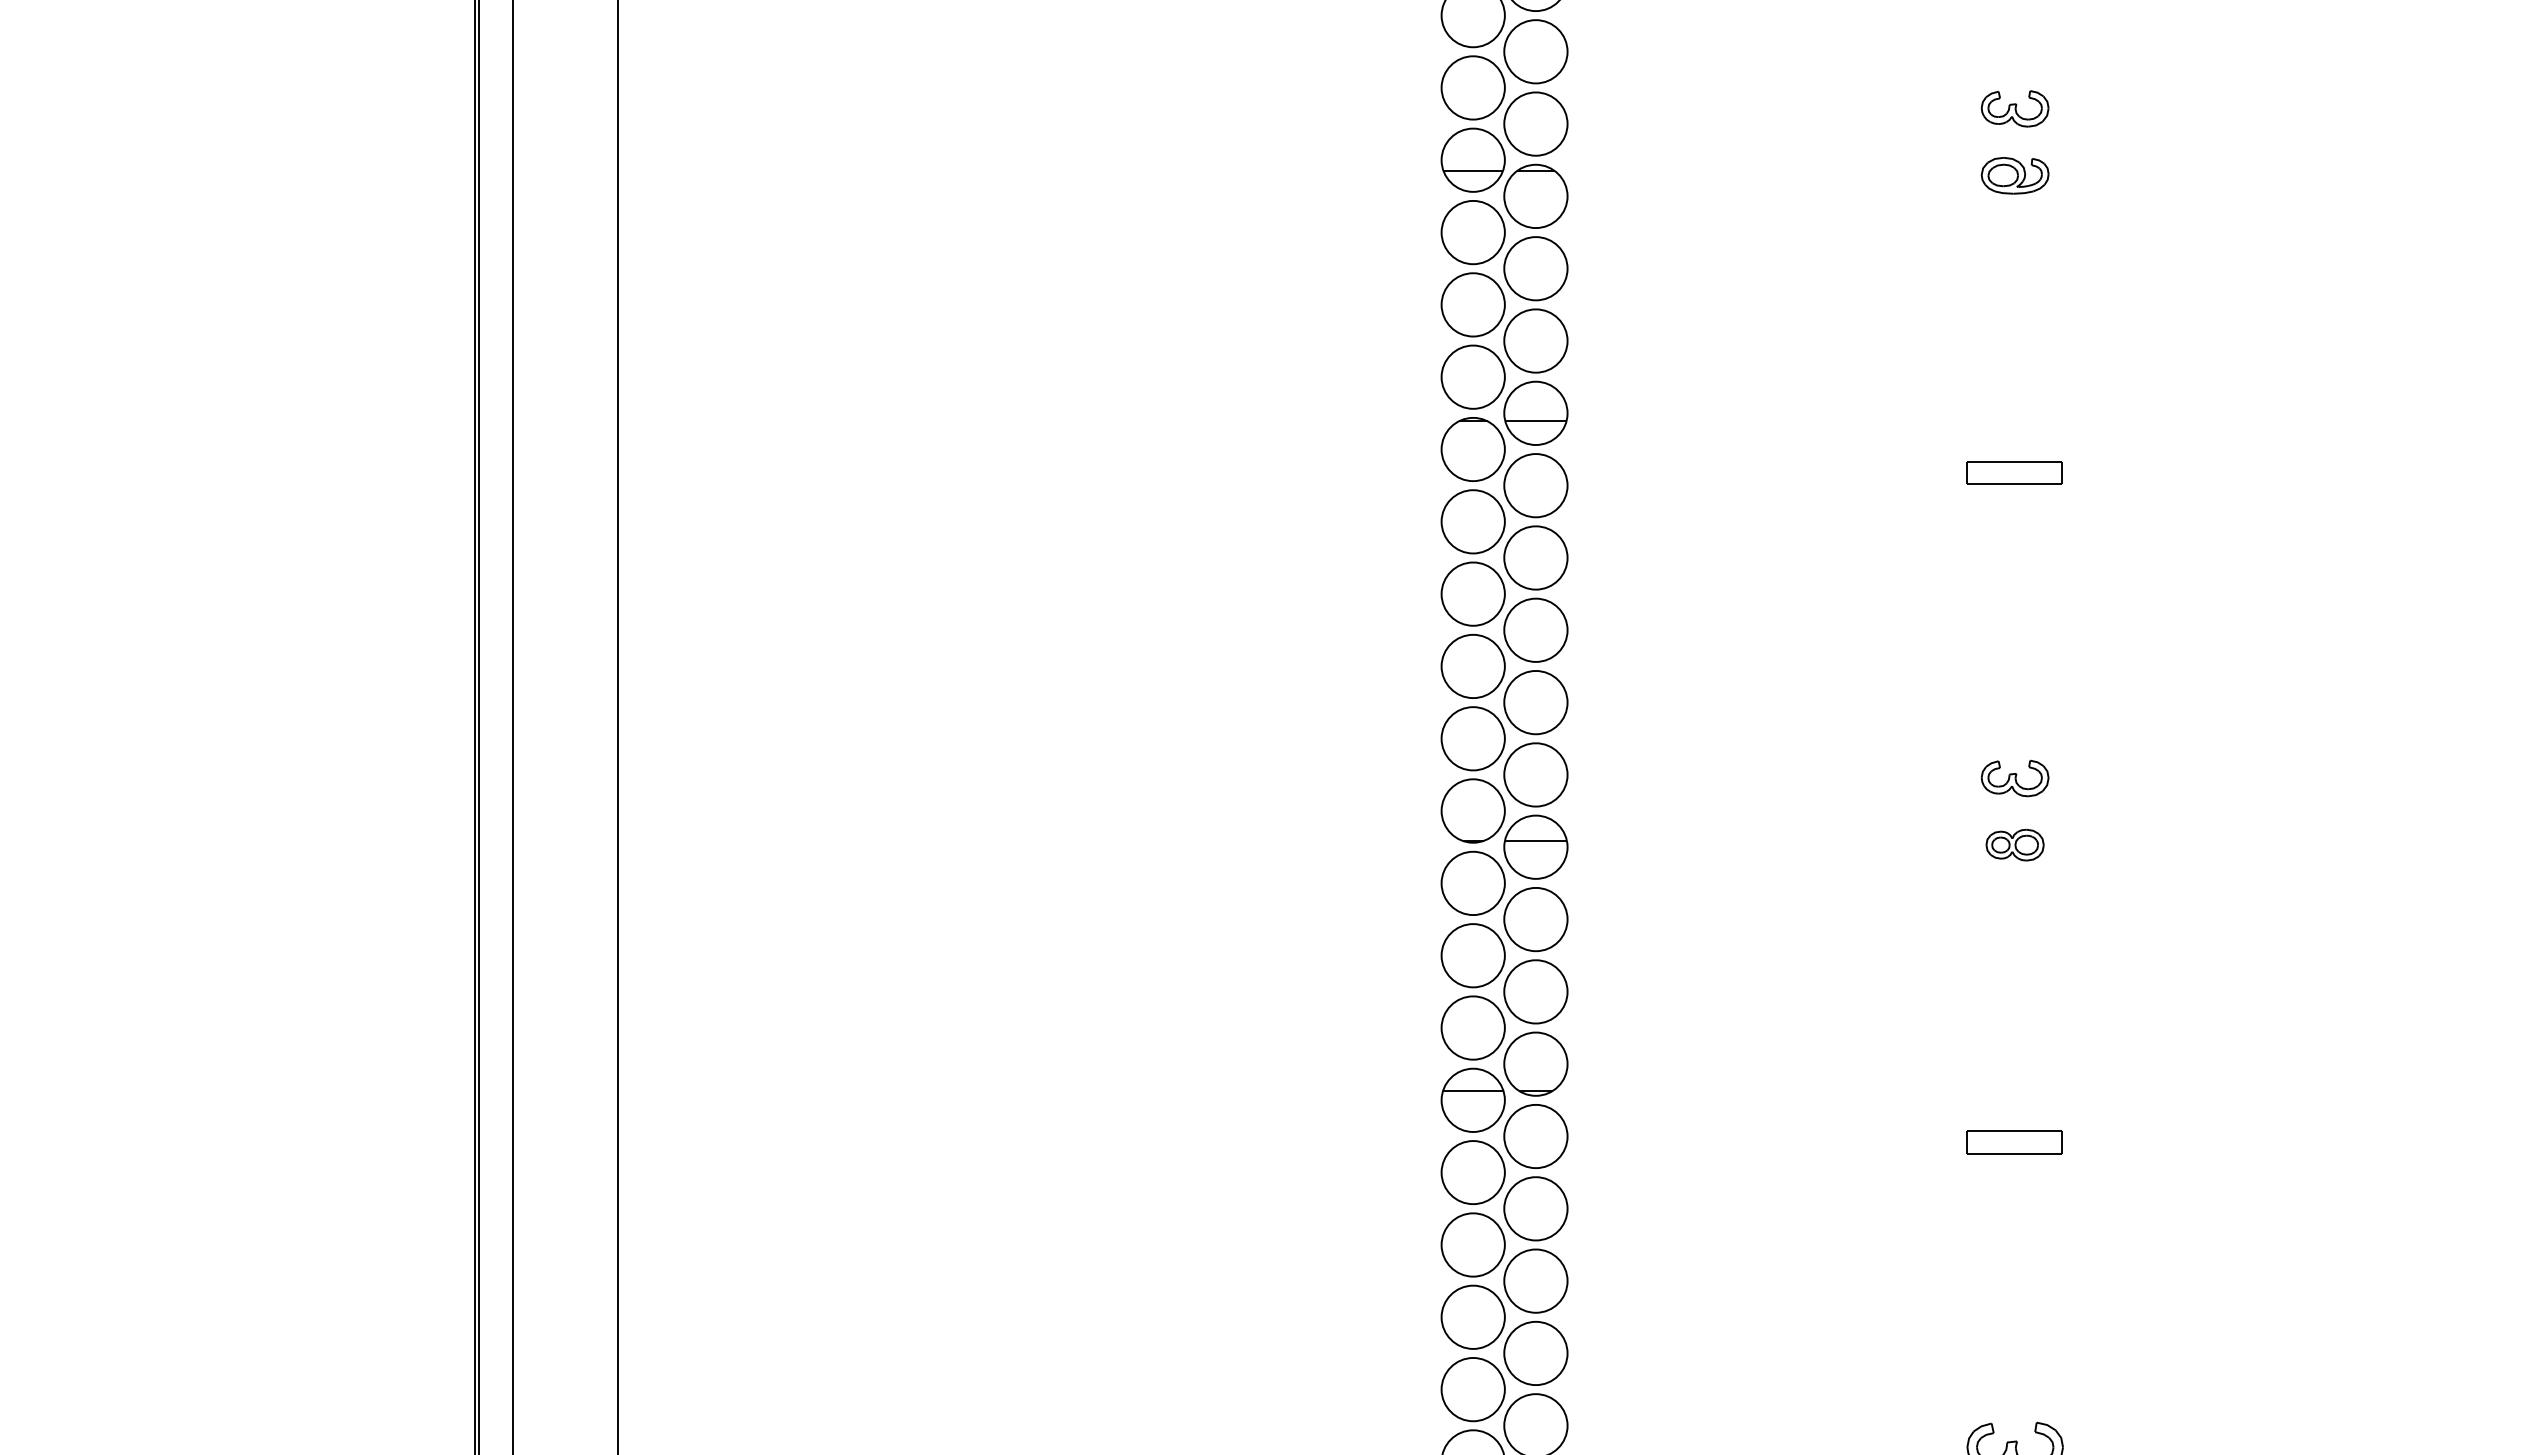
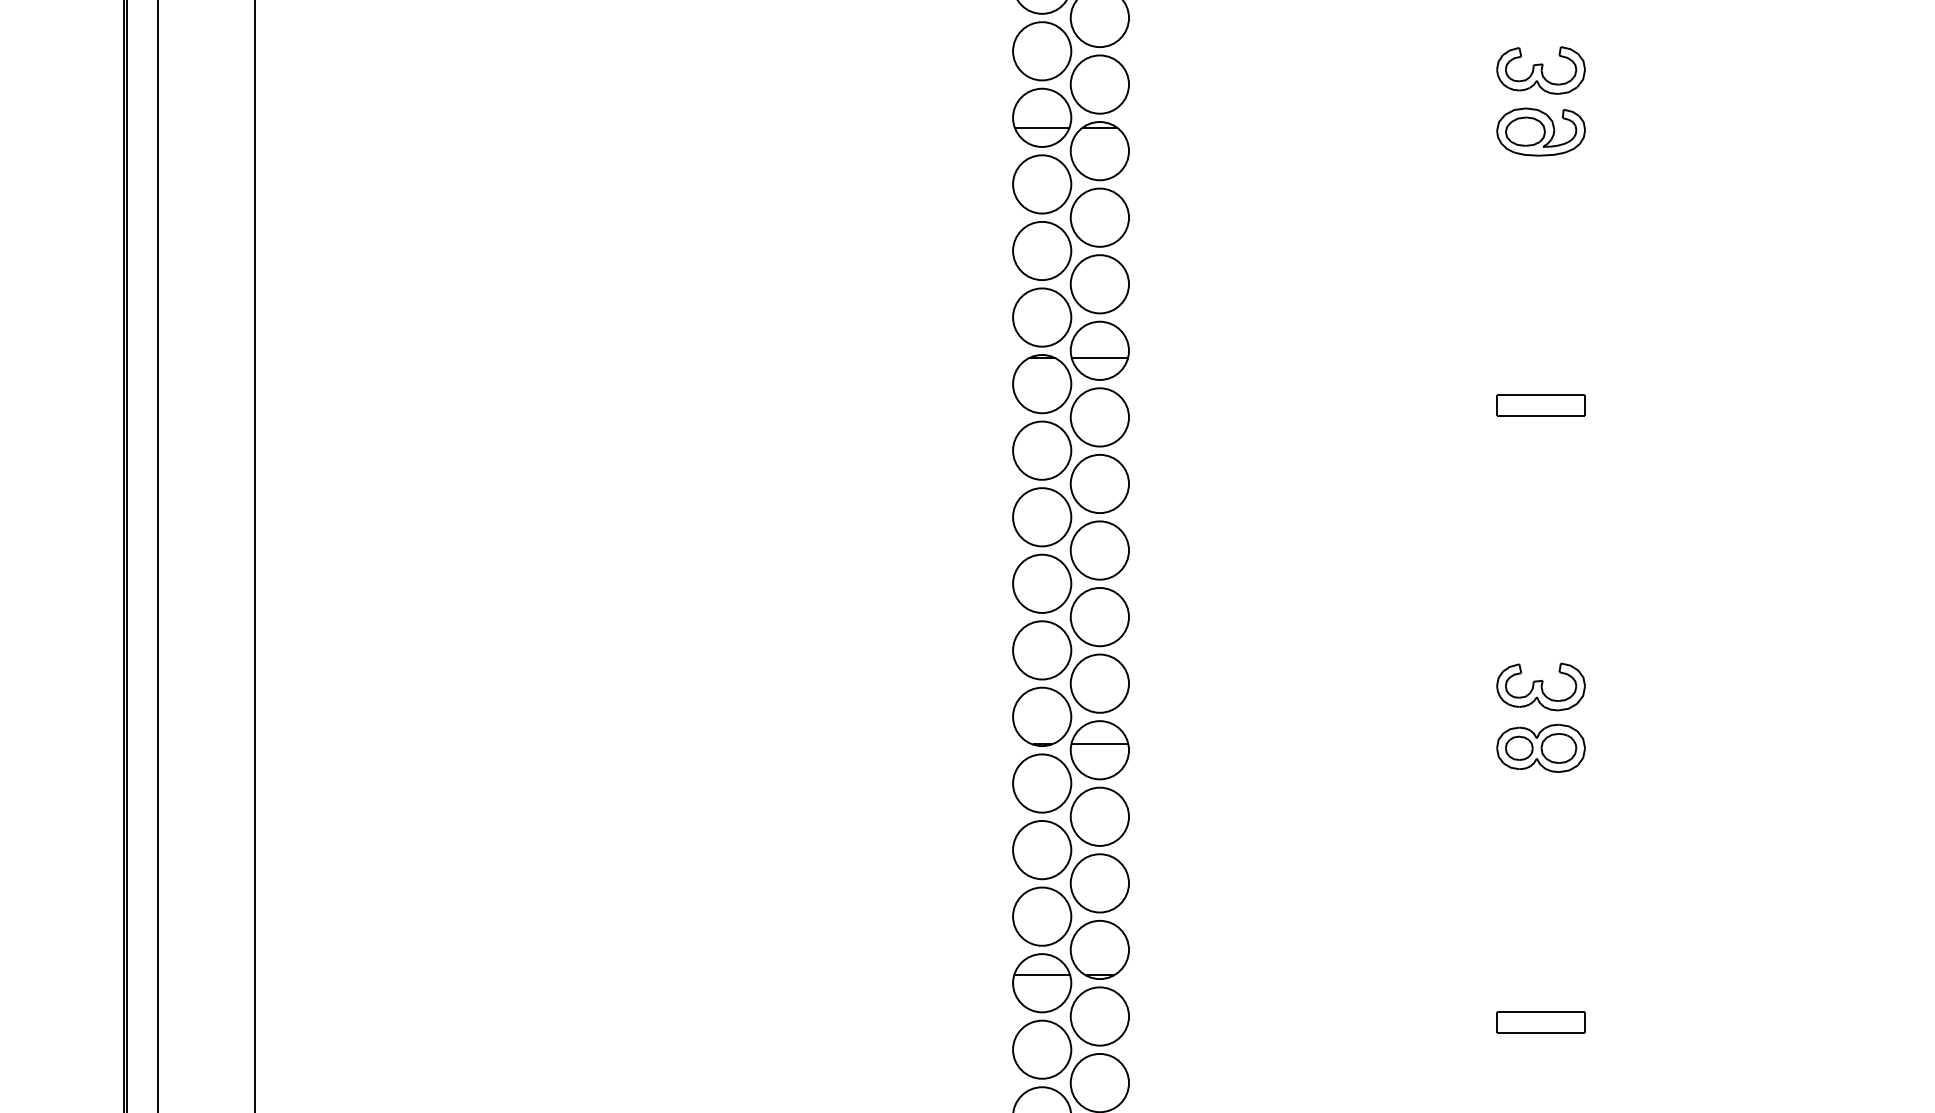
part: (2014, 108) -> (1540, 70), size x1.43
part: (2014, 175) -> (1540, 131), size x1.43
part: (2014, 778) -> (1540, 686), size x1.43
part: (2014, 844) -> (1540, 747), size x1.67

